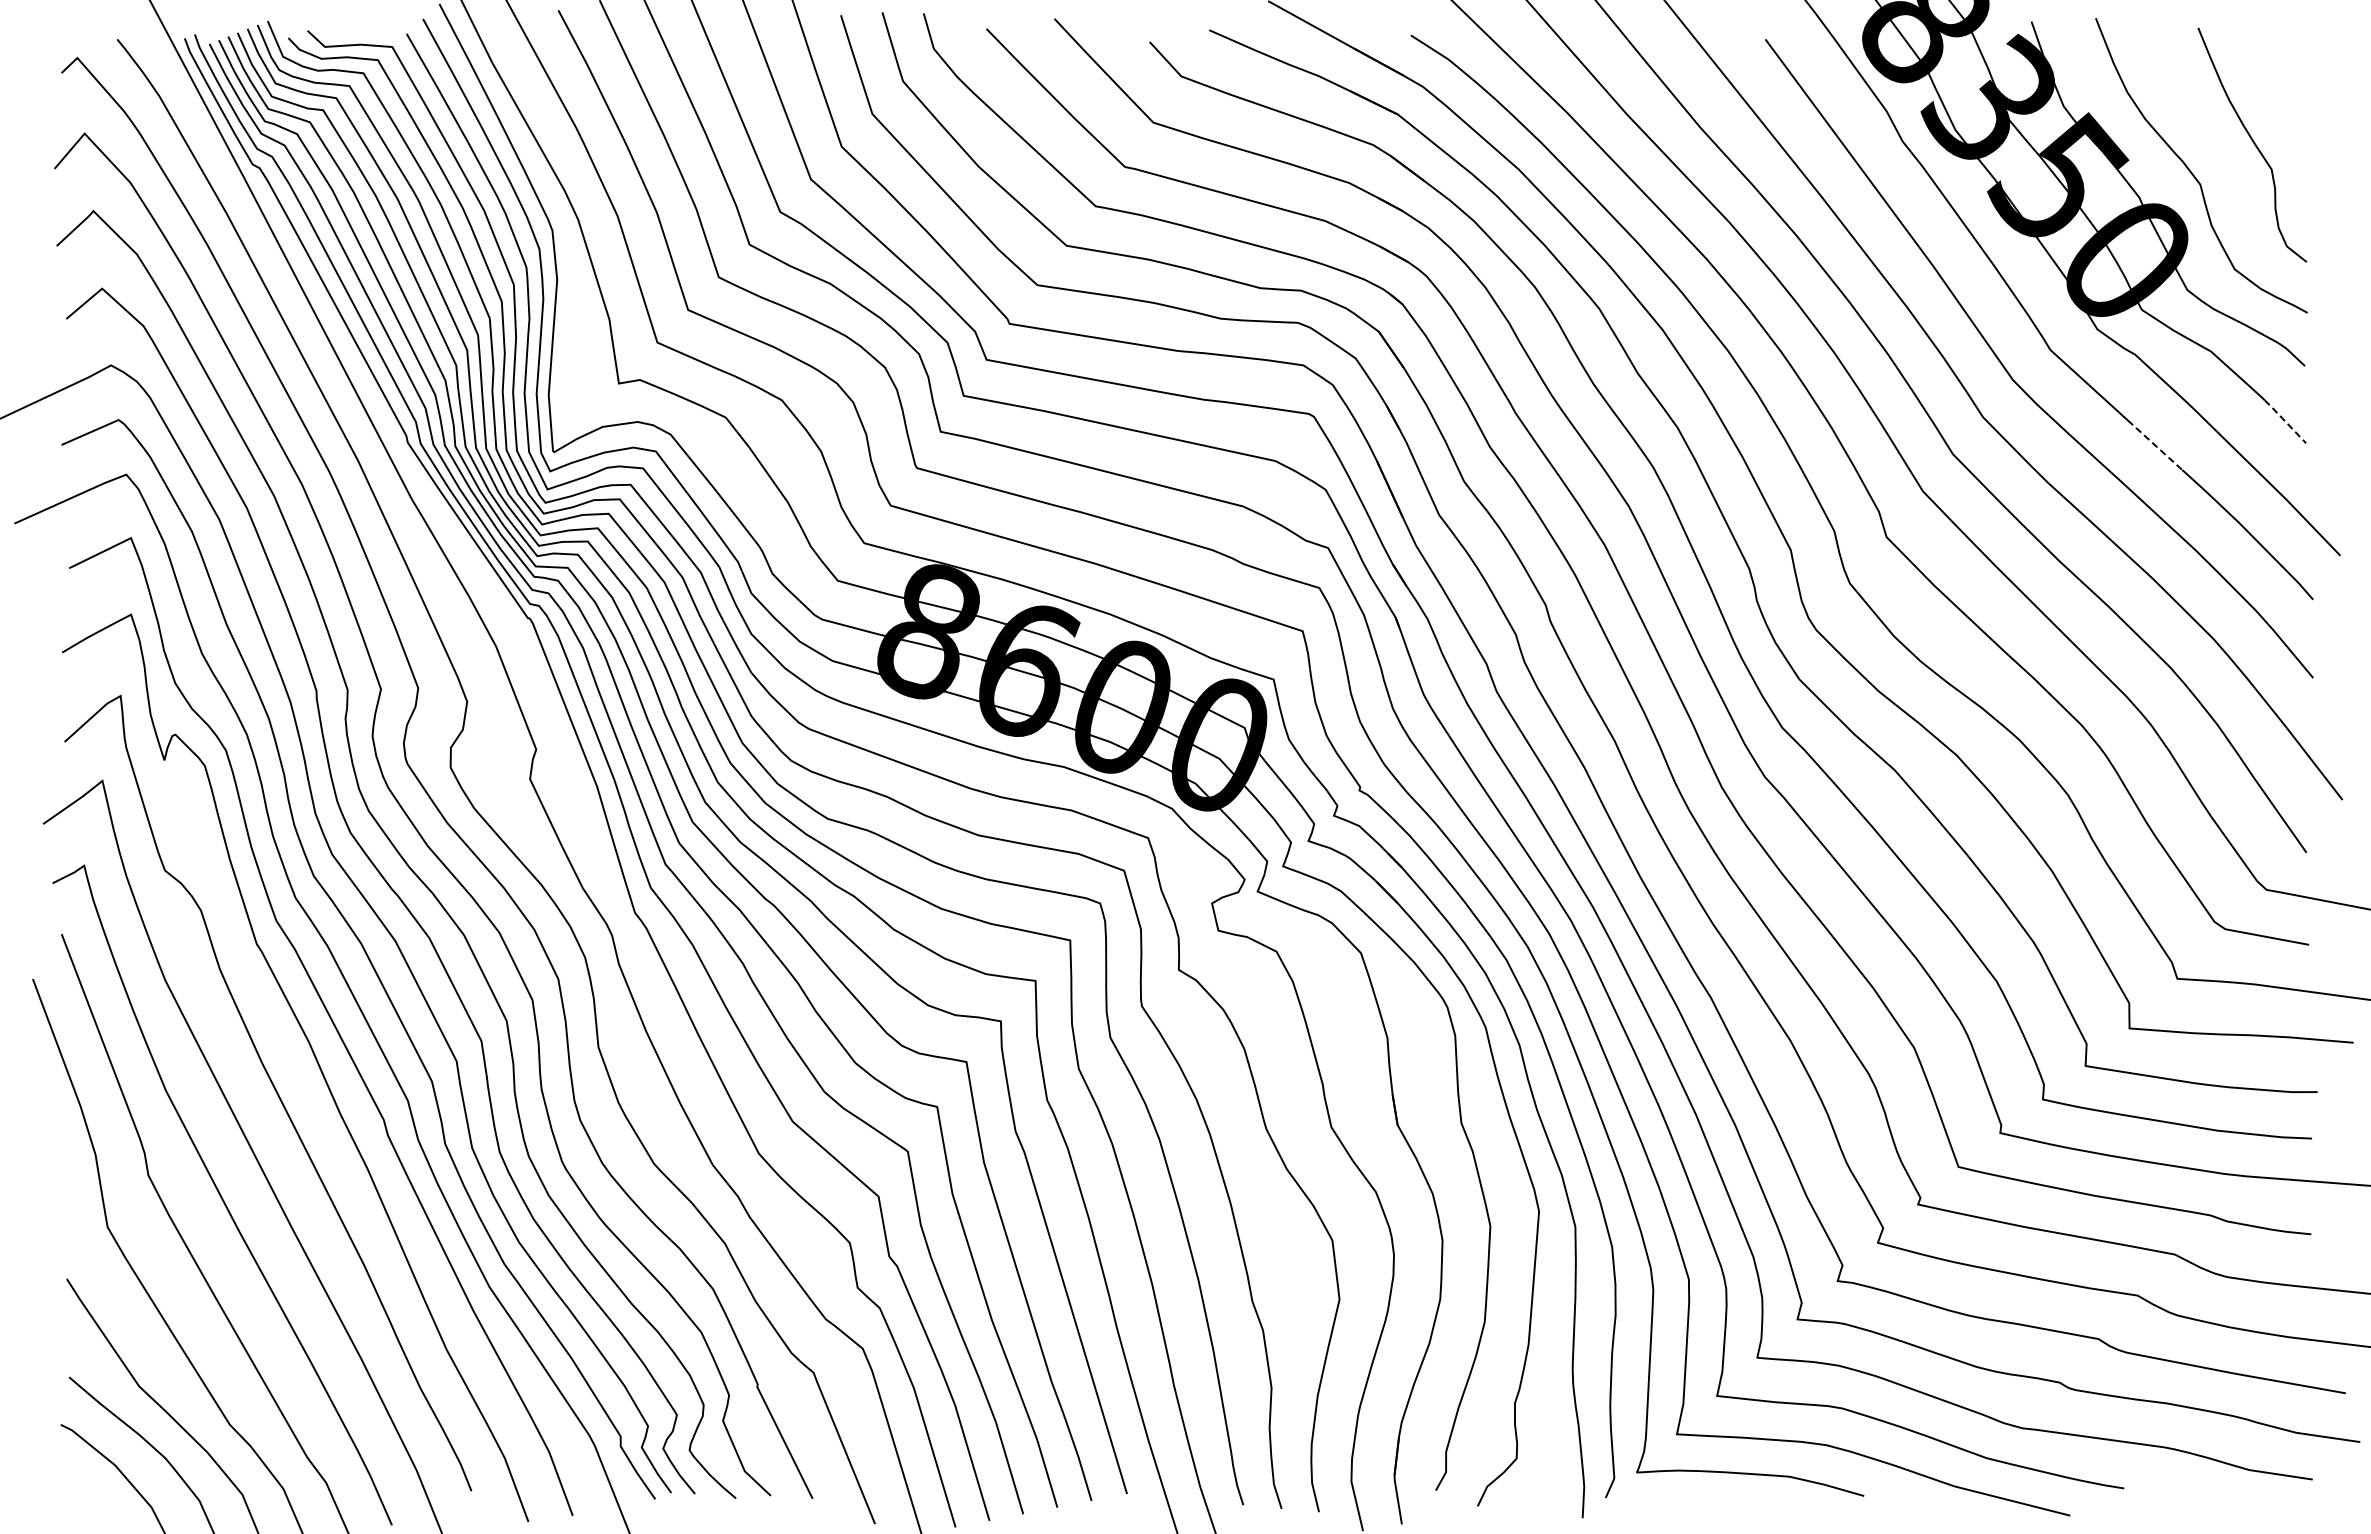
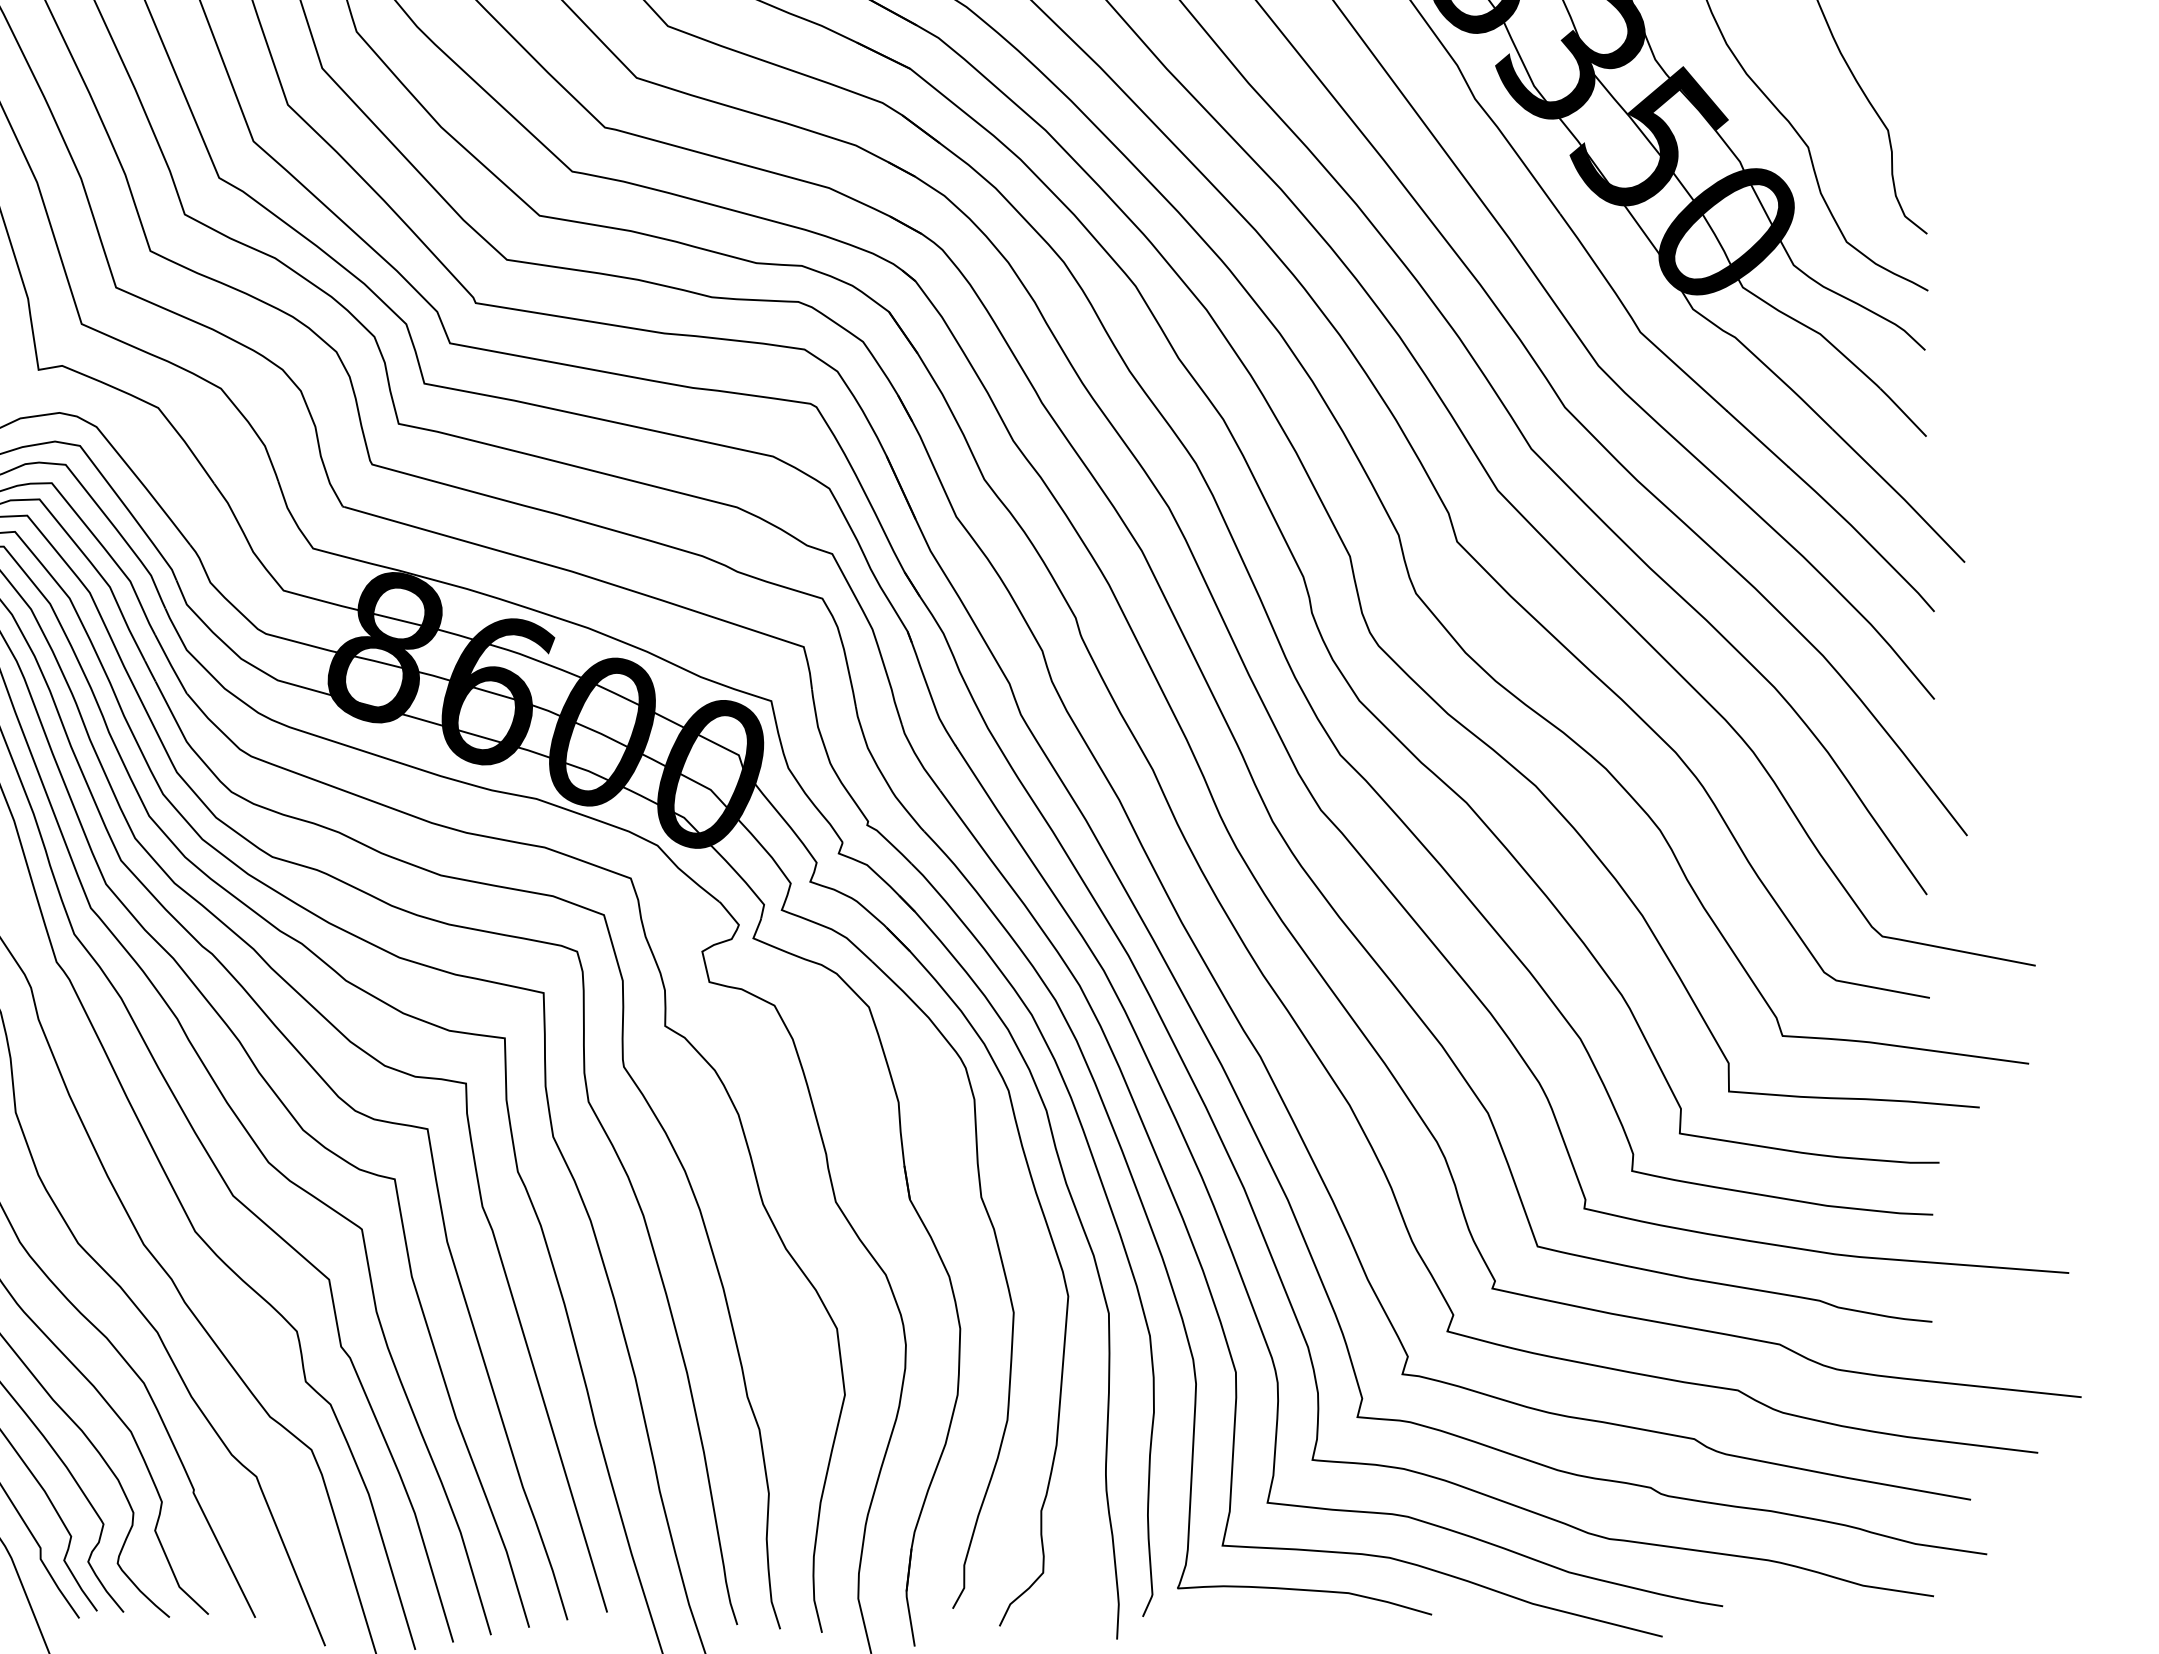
line: (2285, 421) -> (1903, 412), dashed -> solid
line: (2155, 445) -> (1758, 439), dashed -> solid

